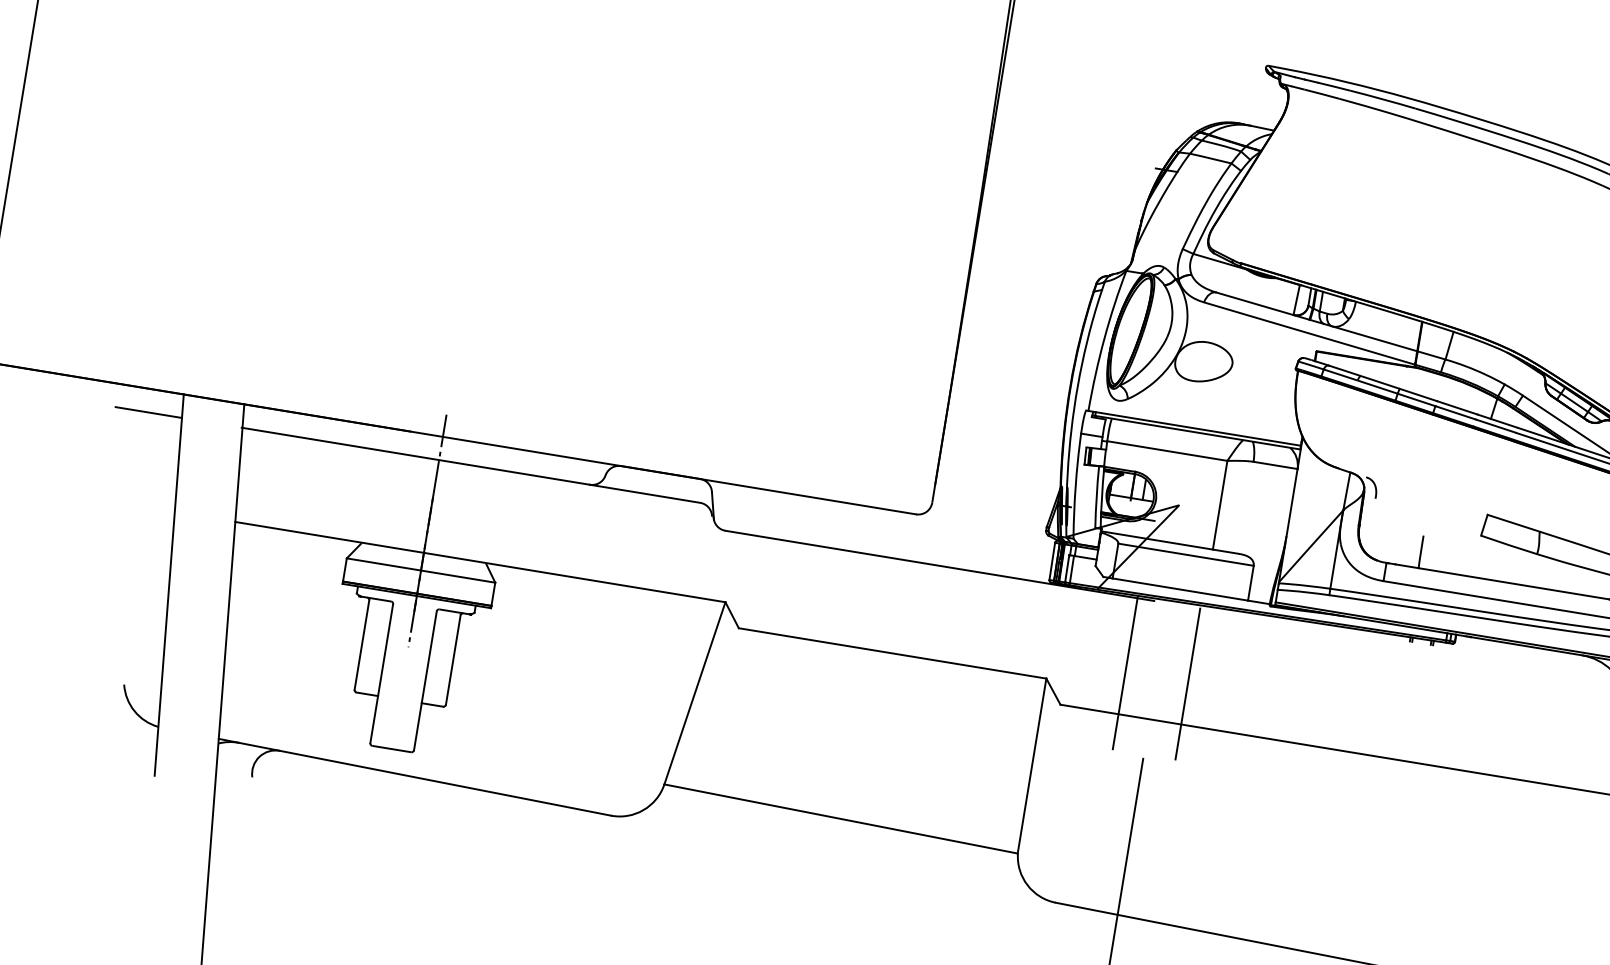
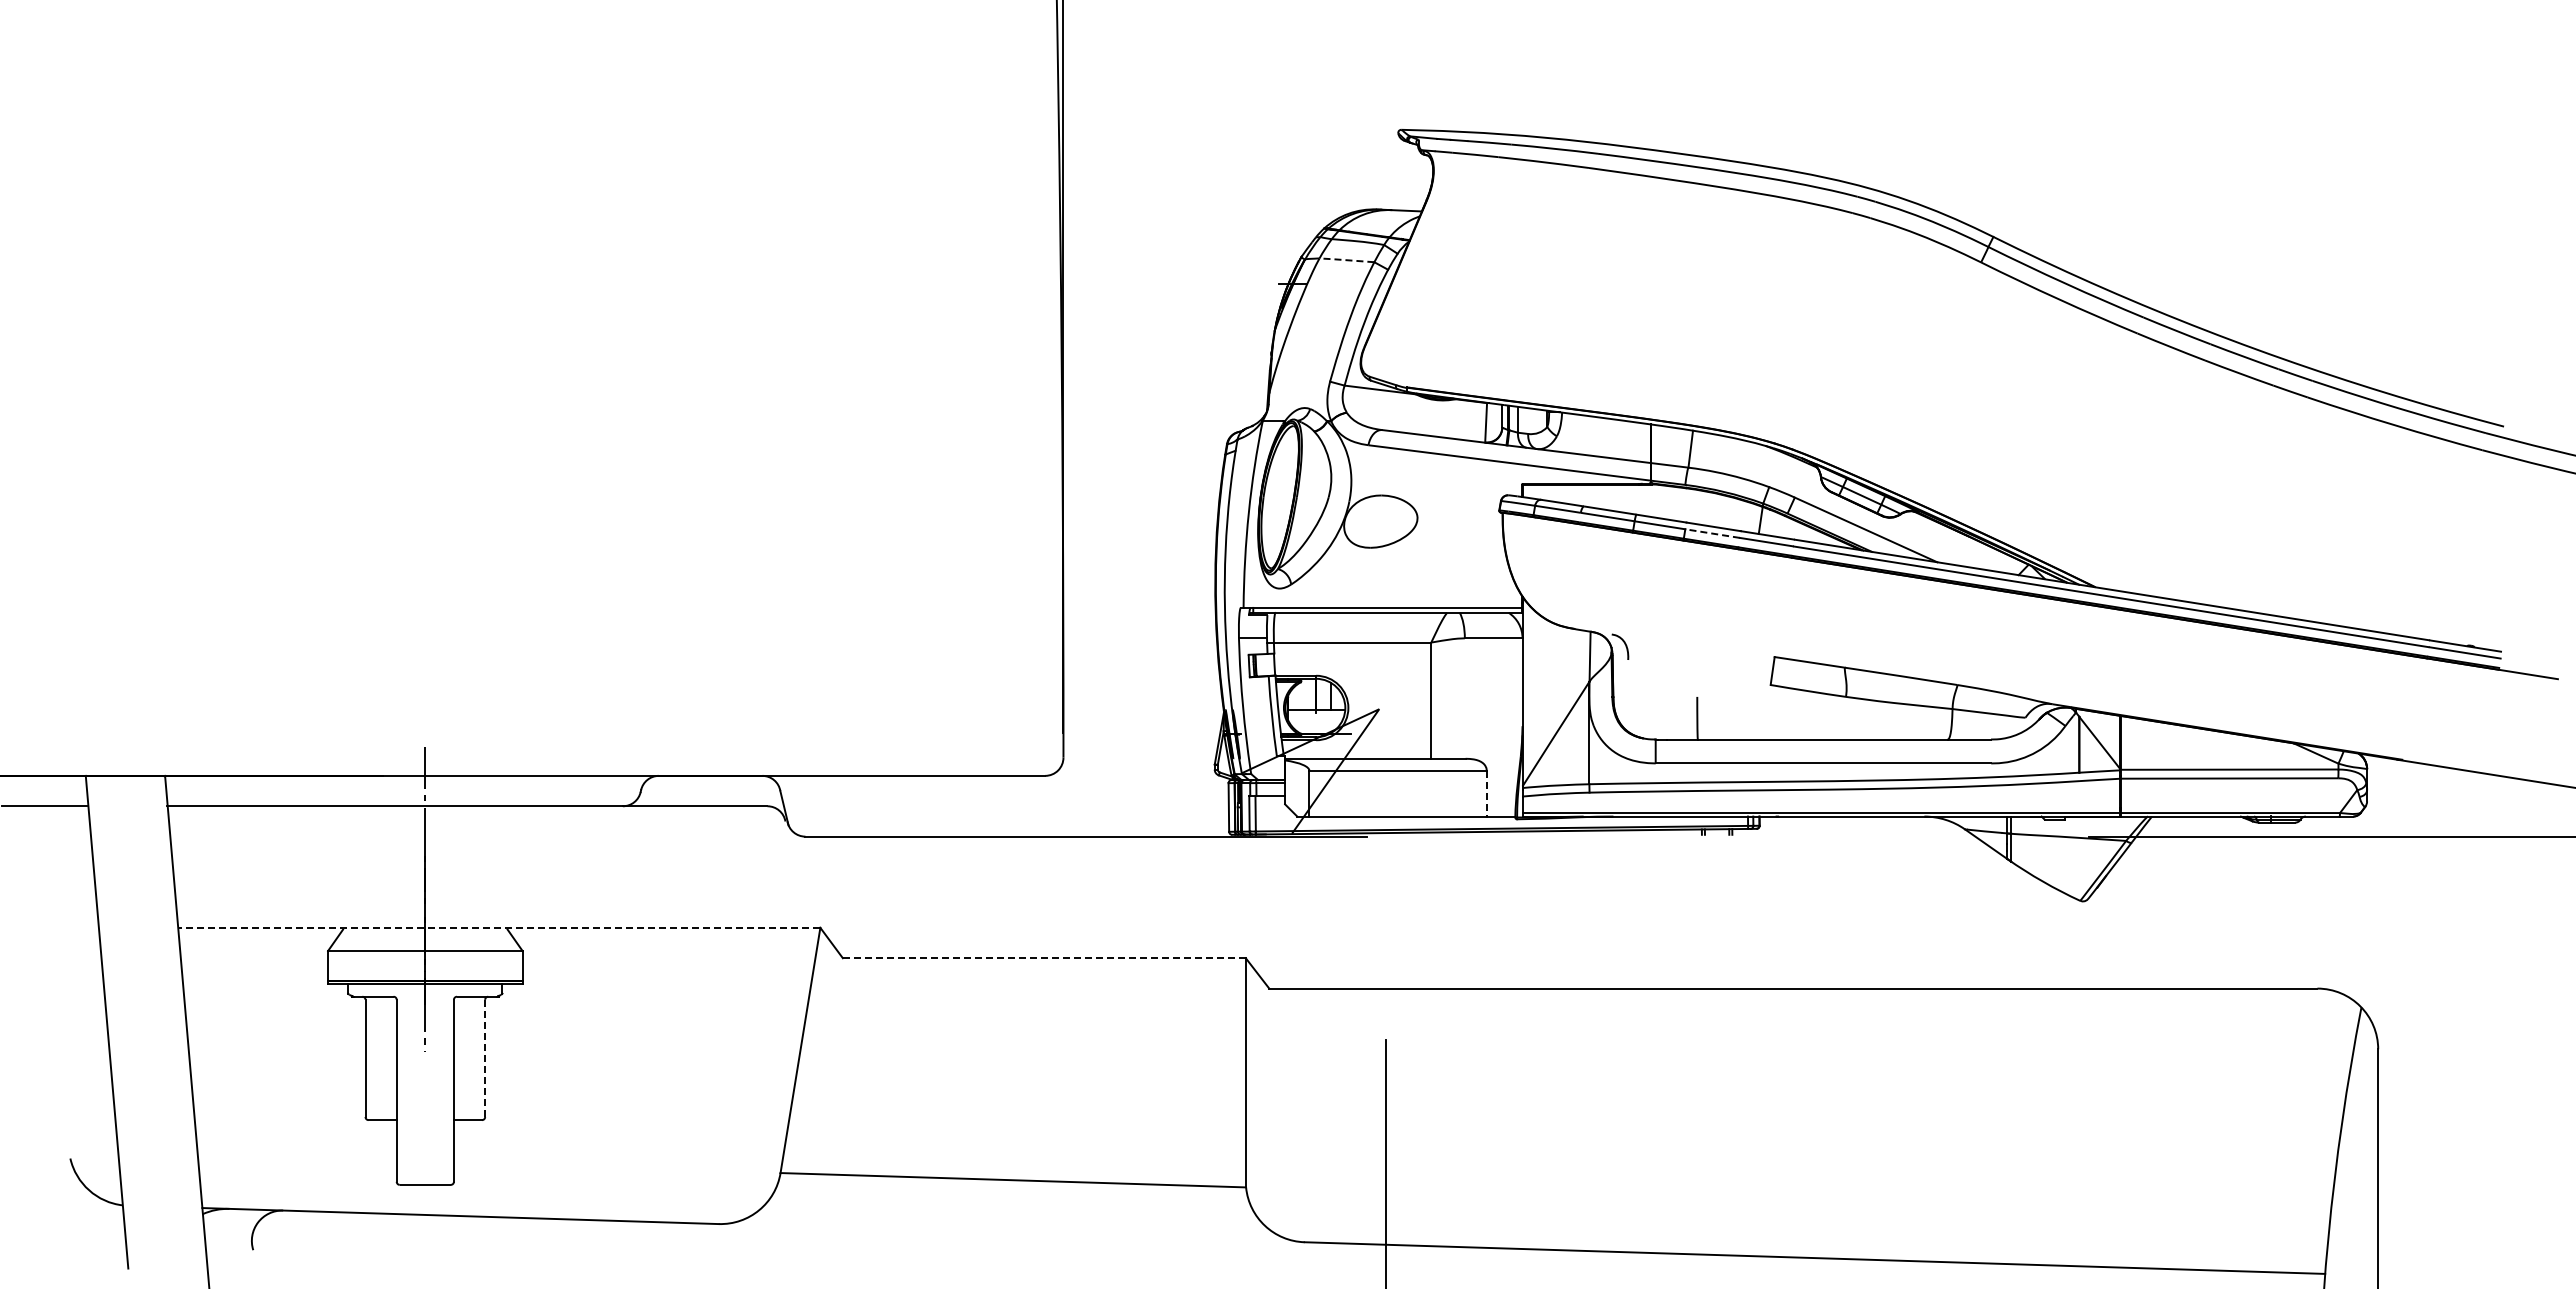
line: (1210, 158) -> (1346, 260), solid -> dashed
line: (1455, 412) -> (1712, 533), solid -> dashed
line: (479, 561) -> (498, 927), solid -> dashed
line: (1250, 582) -> (1486, 793), solid -> dashed
line: (891, 653) -> (1043, 958), solid -> dashed
line: (453, 660) -> (485, 1058), solid -> dashed
line: (1125, 672) -> (1345, 934), removed
line: (1187, 683) -> (1427, 935), removed

